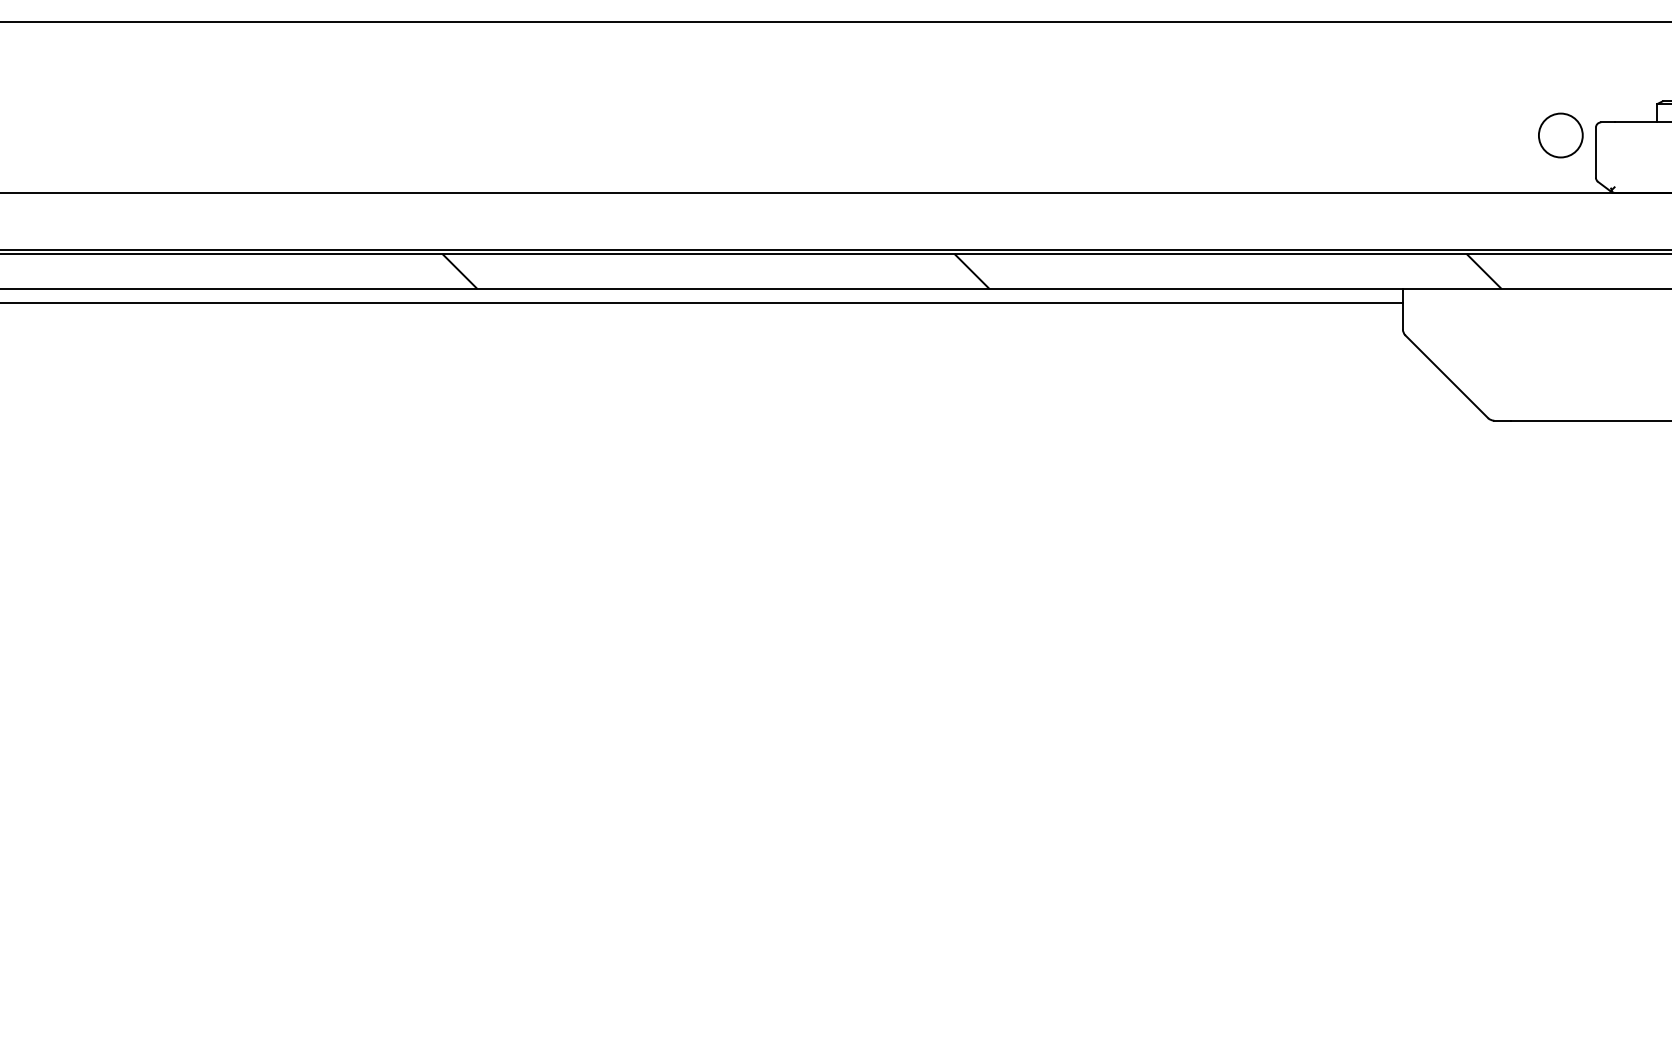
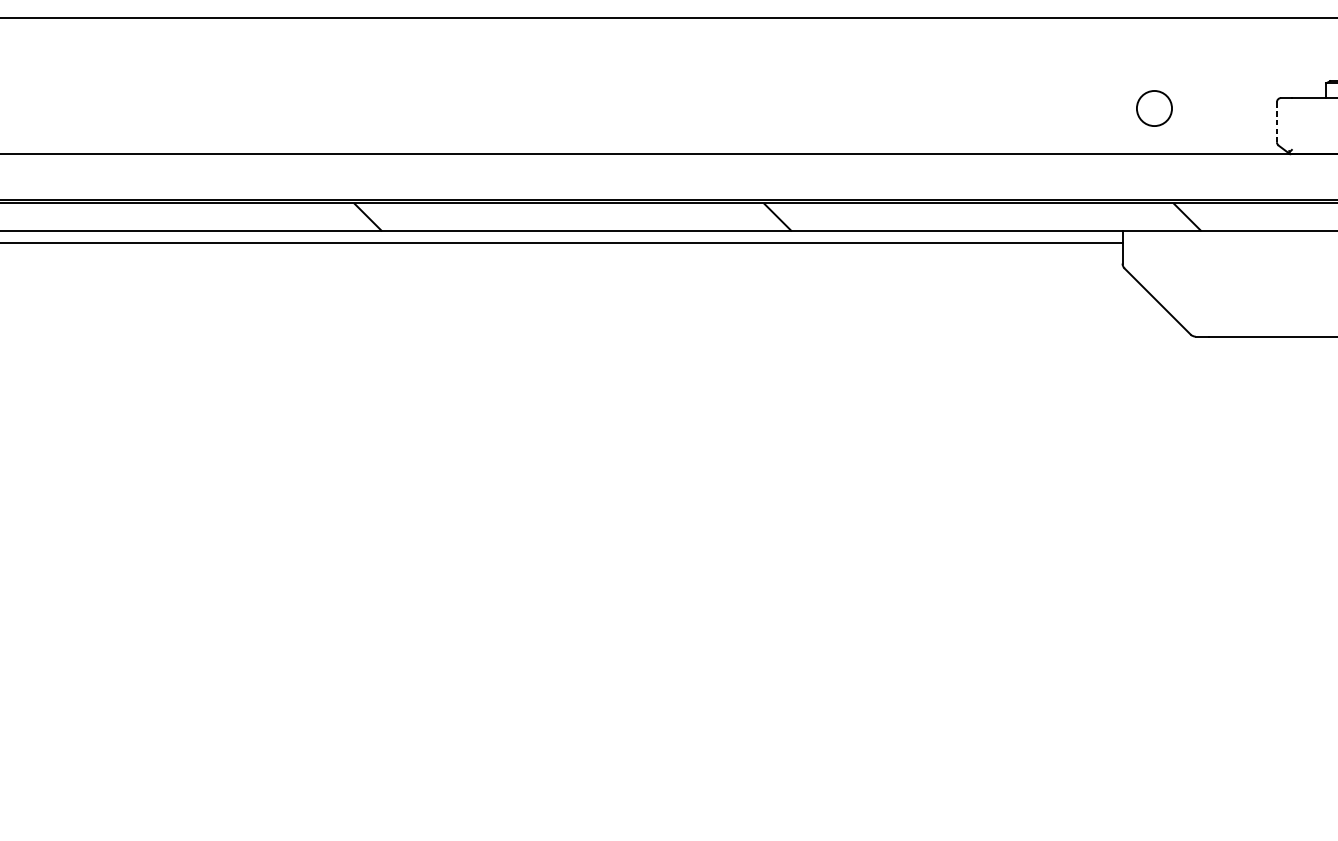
circle: (1560, 135) -> (1154, 108), moved
line: (1595, 153) -> (1276, 122), solid -> dashed

